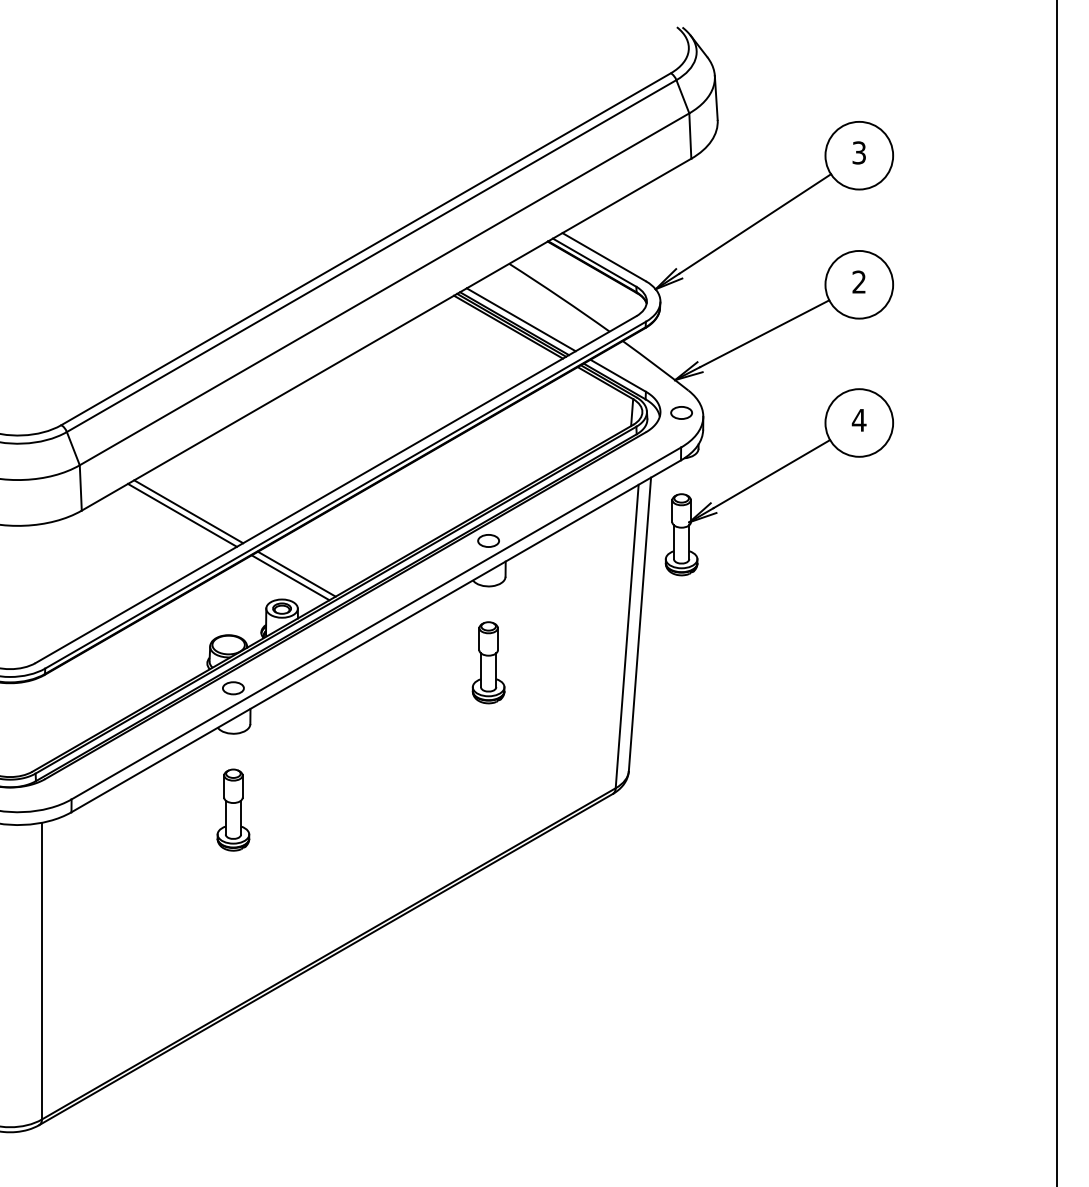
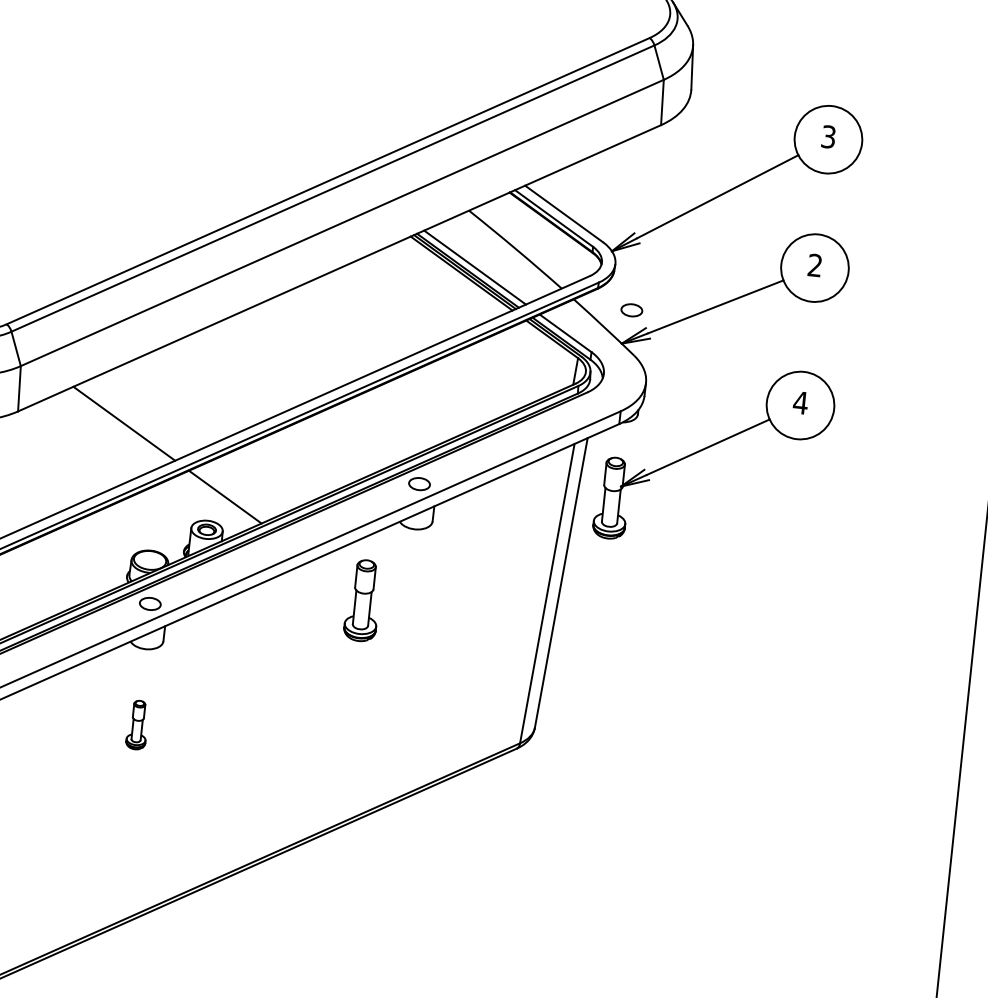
part: (681, 412) -> (631, 309), moved
line: (182, 514) -> (117, 425), removed
line: (290, 577) -> (218, 499), removed
part: (488, 662) -> (362, 600), moved
part: (233, 809) -> (137, 724), size x0.6

